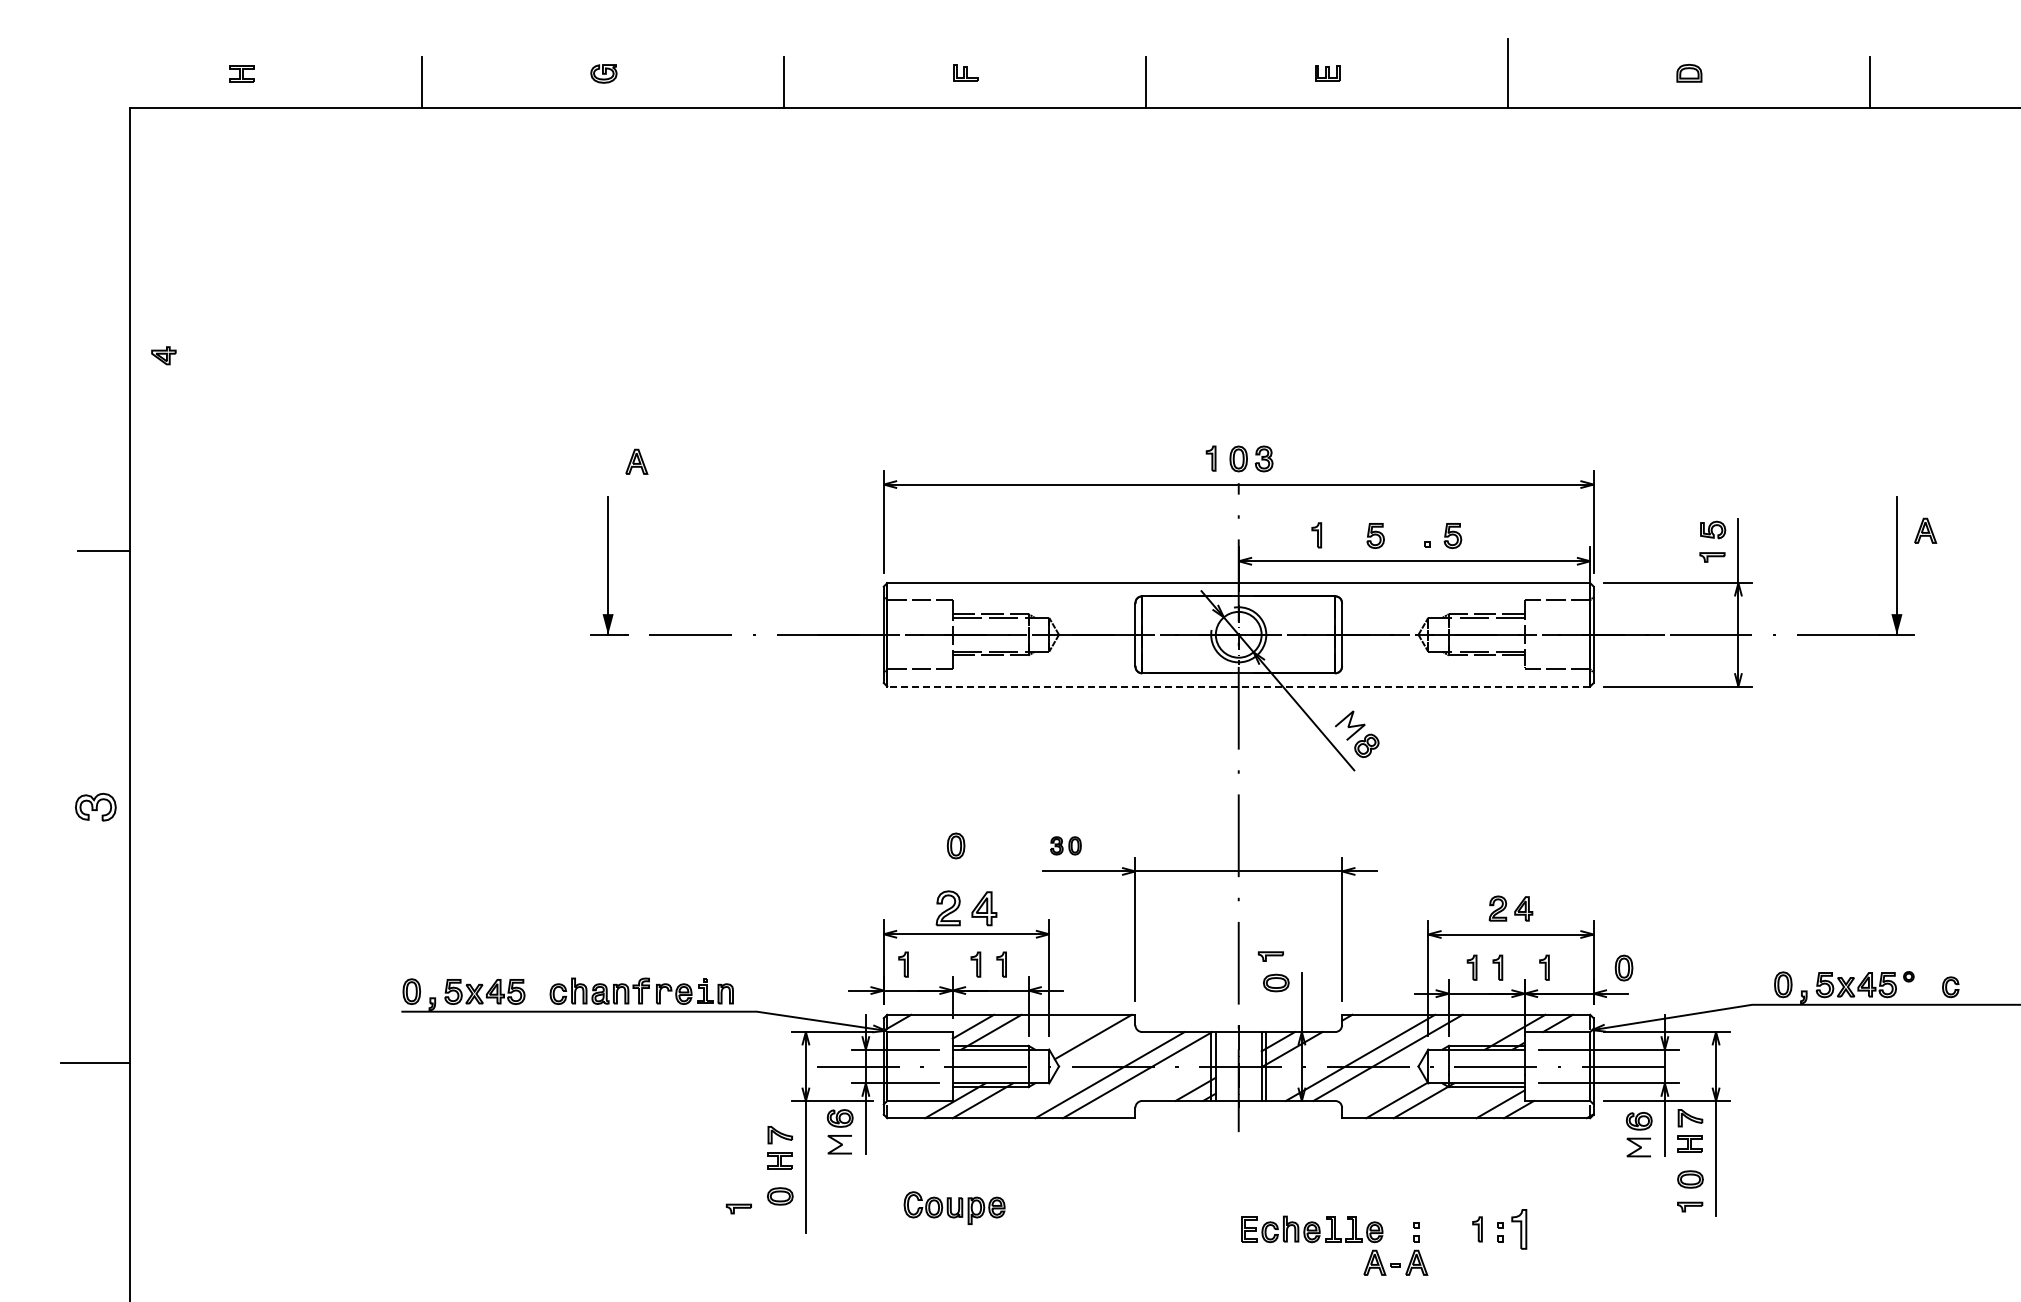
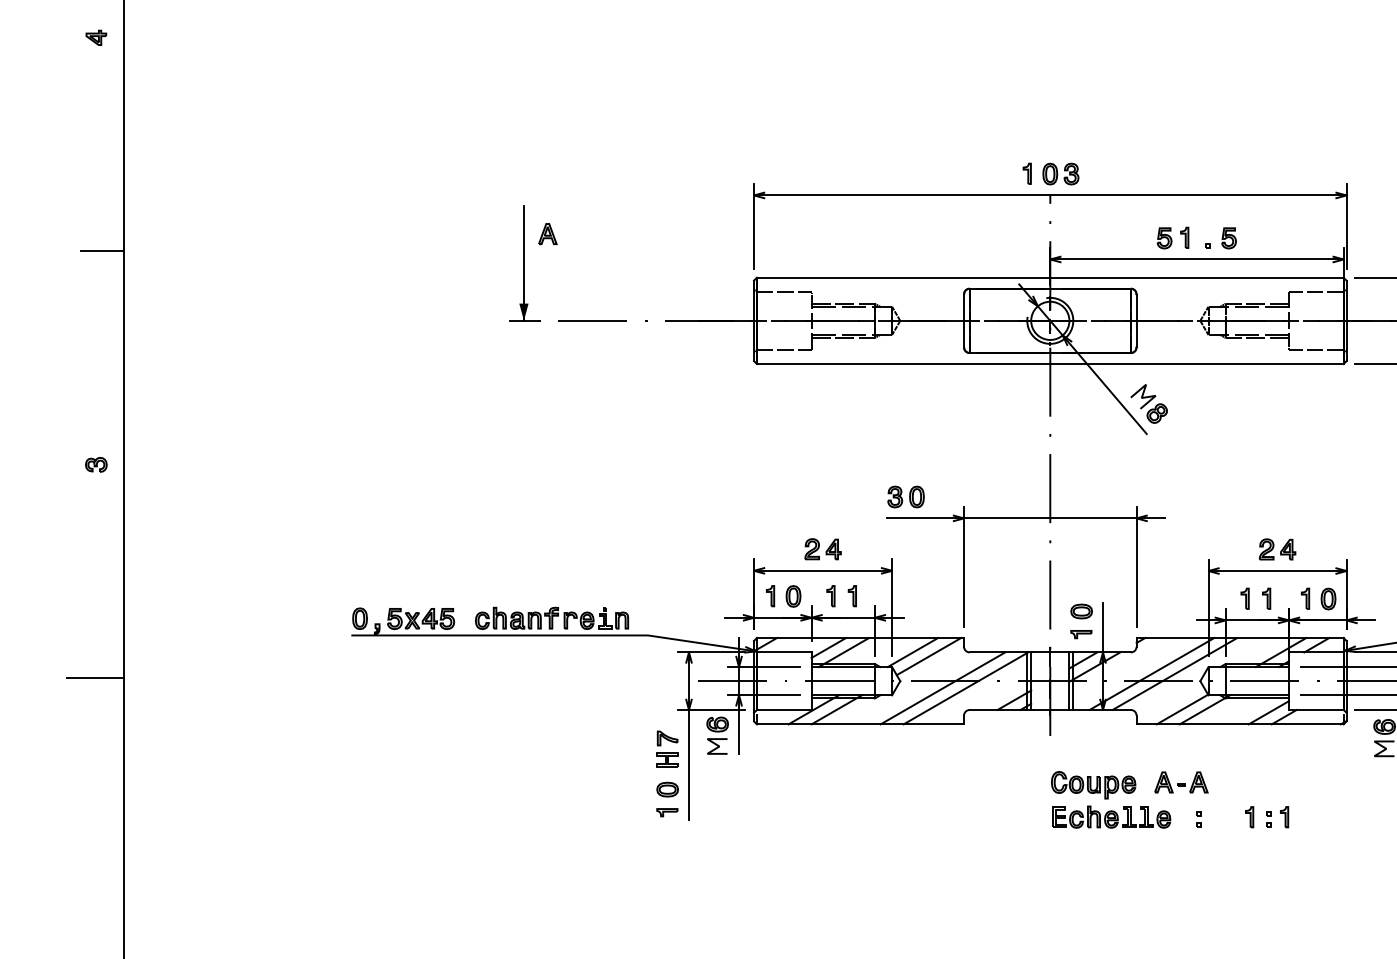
part: (163, 355) -> (96, 37), moved
part: (636, 461) -> (547, 233), moved
part: (1316, 535) -> (1184, 237), moved
line: (1238, 686) -> (1050, 364), dashed -> solid
part: (95, 807) -> (96, 465), size x0.62
part: (955, 845) -> (793, 596), moved
part: (1065, 845) -> (905, 496), size x1.43
part: (966, 908) -> (823, 549), size x0.71
part: (1270, 956) -> (1080, 634), moved
part: (1623, 967) -> (1328, 598), moved
line: (1074, 1031) -> (913, 651), added
part: (954, 1207) -> (1093, 784), moved
part: (738, 1208) -> (666, 812), moved
part: (1519, 1229) -> (1284, 817), size x0.62
part: (1395, 1262) -> (1181, 782), moved

